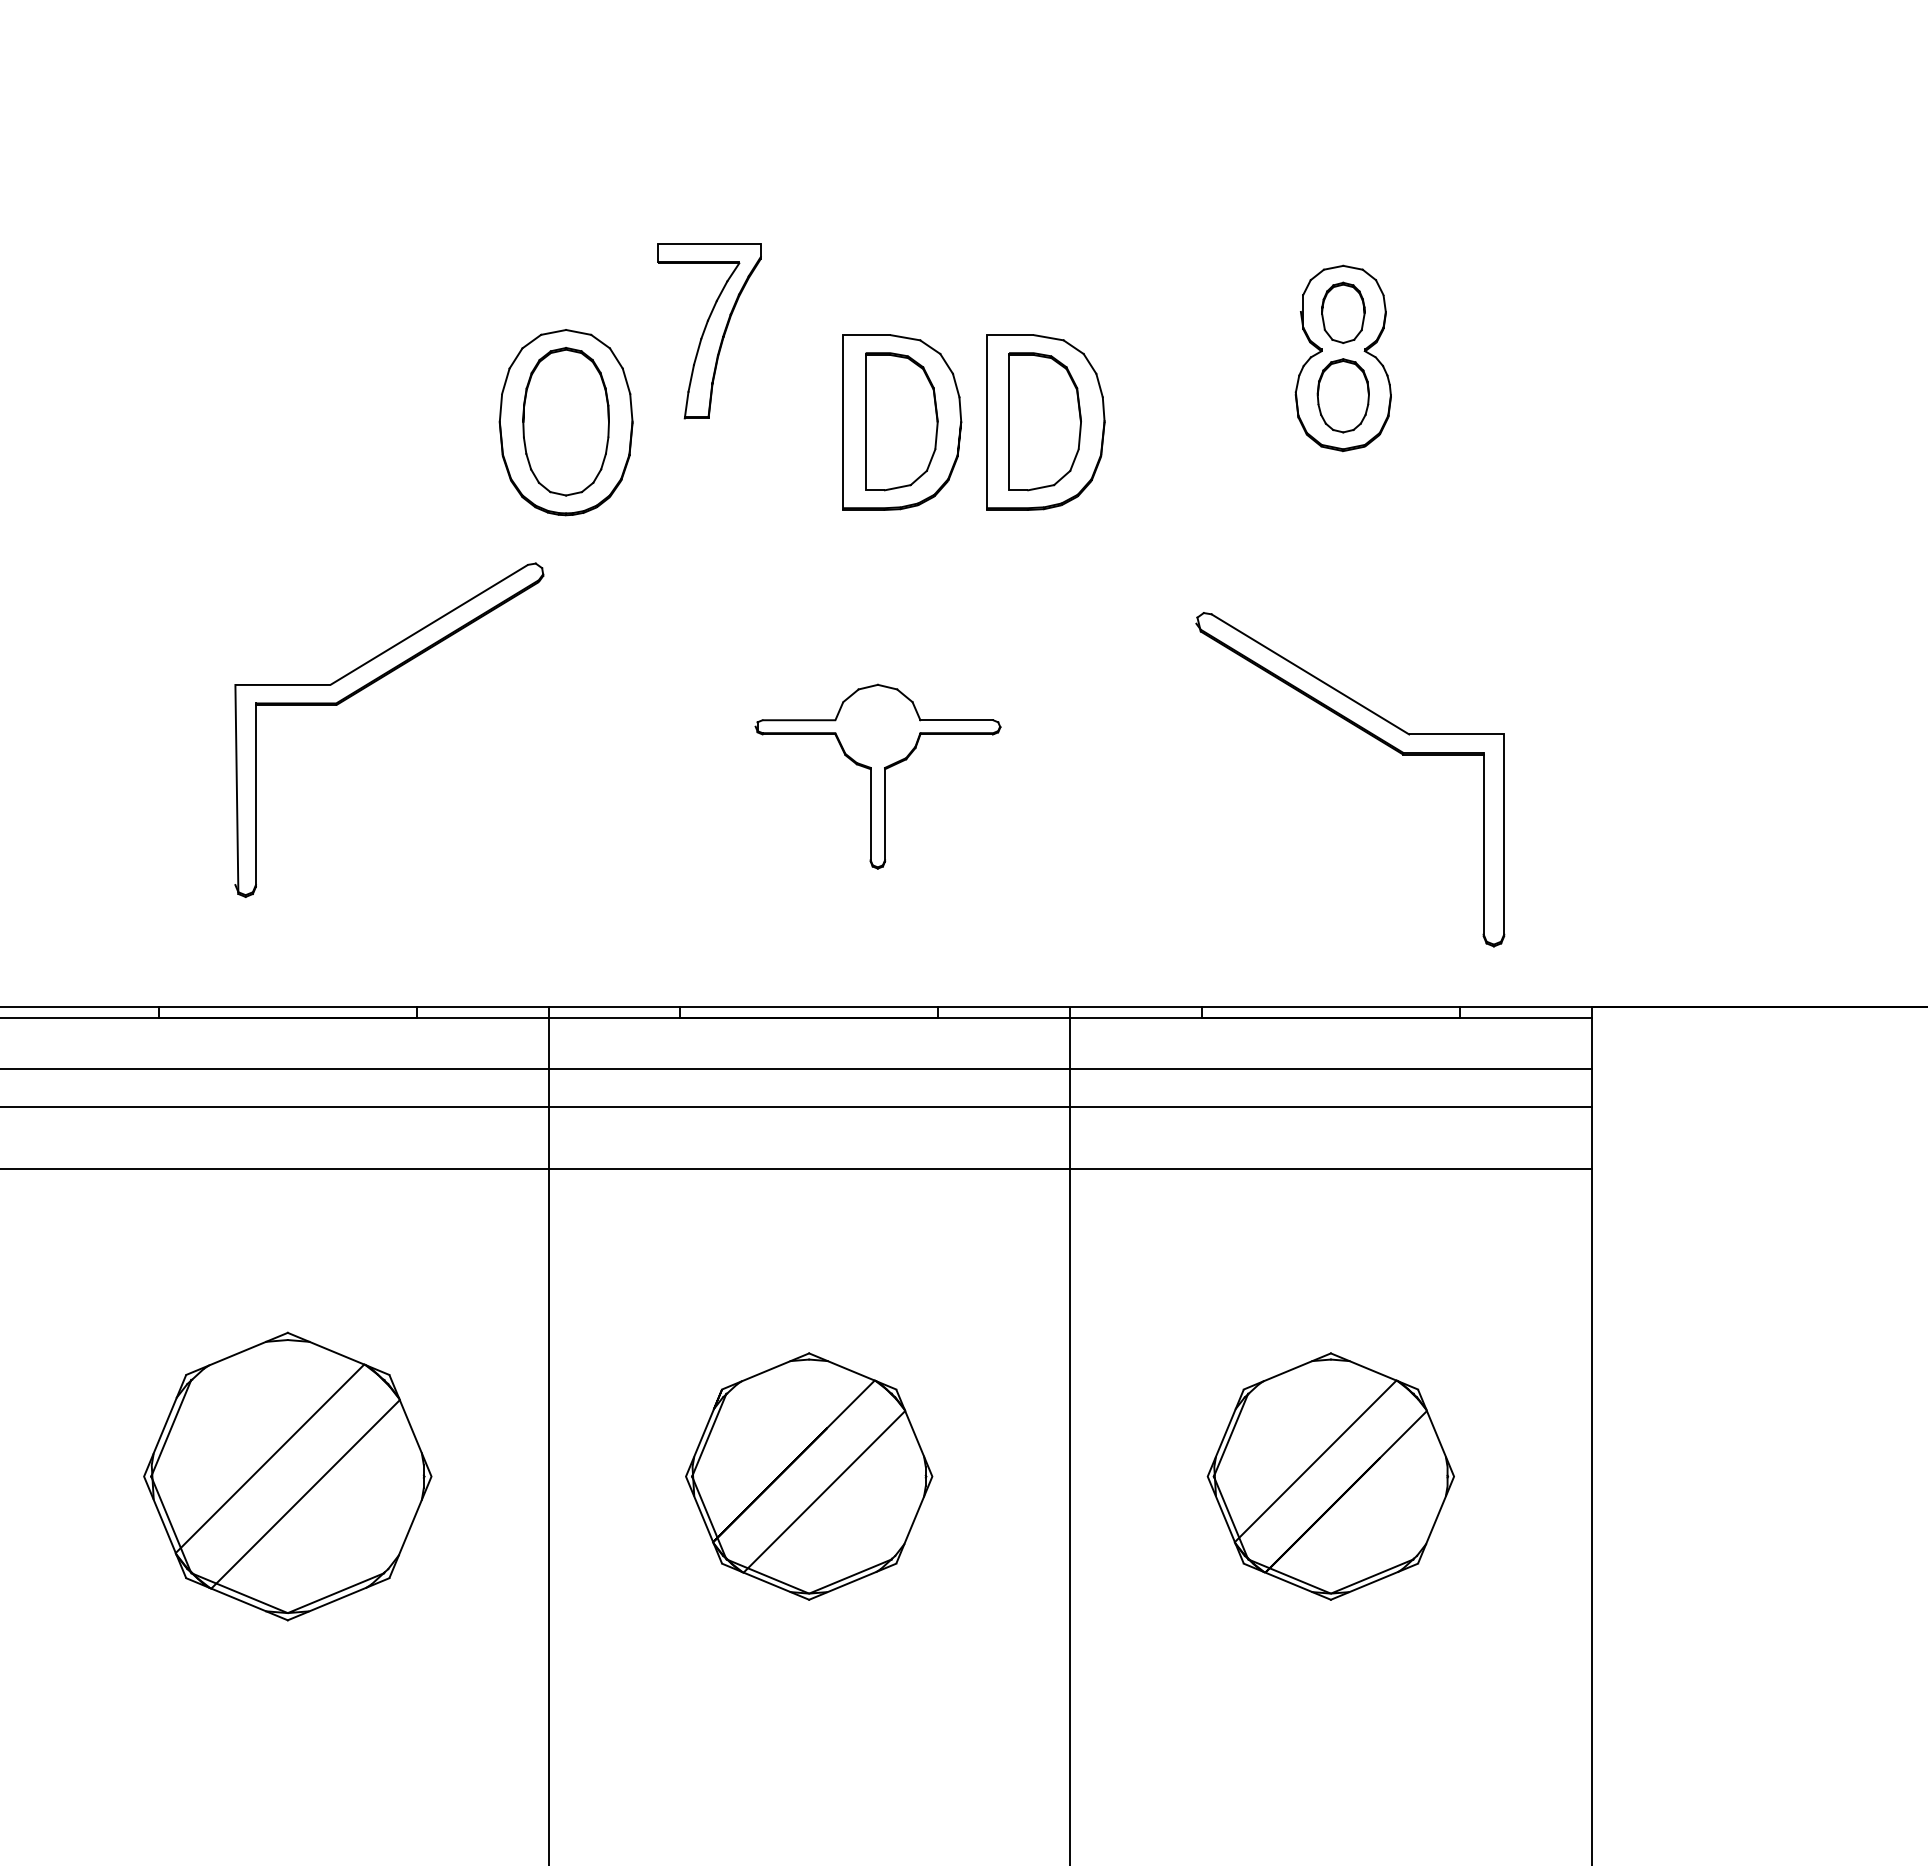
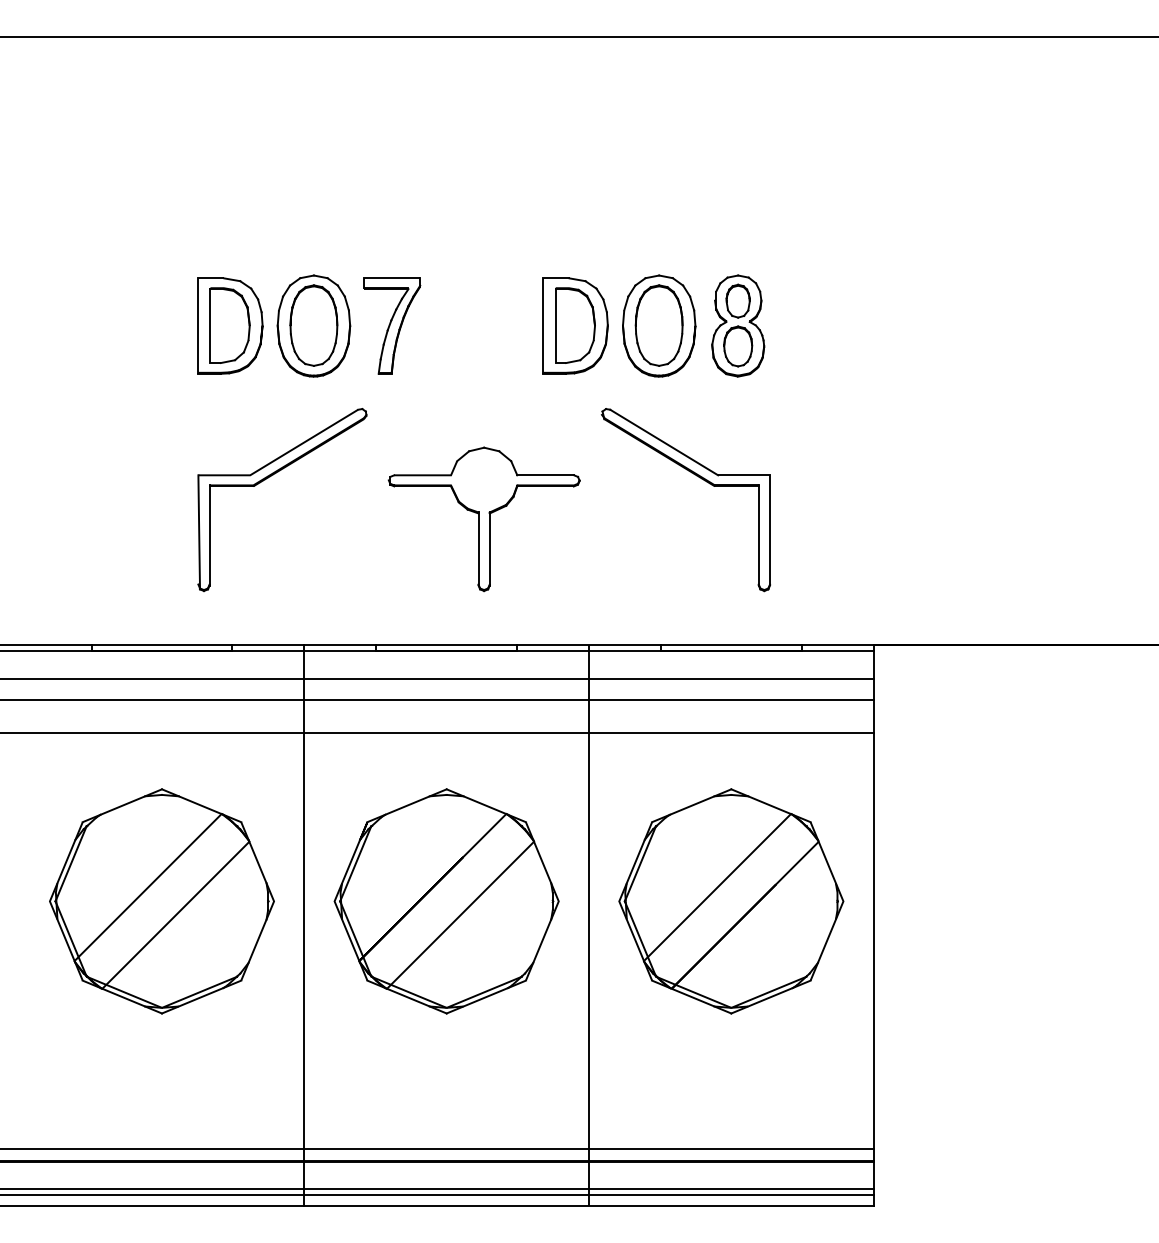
part: (710, 329) -> (392, 325), moved
part: (1343, 357) -> (738, 325), moved
part: (902, 421) -> (230, 325), moved
part: (1199, 421) -> (659, 325), added
part: (367, 688) -> (270, 477), moved
part: (1369, 736) -> (696, 476), moved
part: (876, 776) -> (483, 519), size x1.43
part: (286, 1476) -> (161, 901), size x1.43
part: (808, 1476) -> (446, 901), size x1.67
part: (1331, 1476) -> (731, 901), size x1.67

